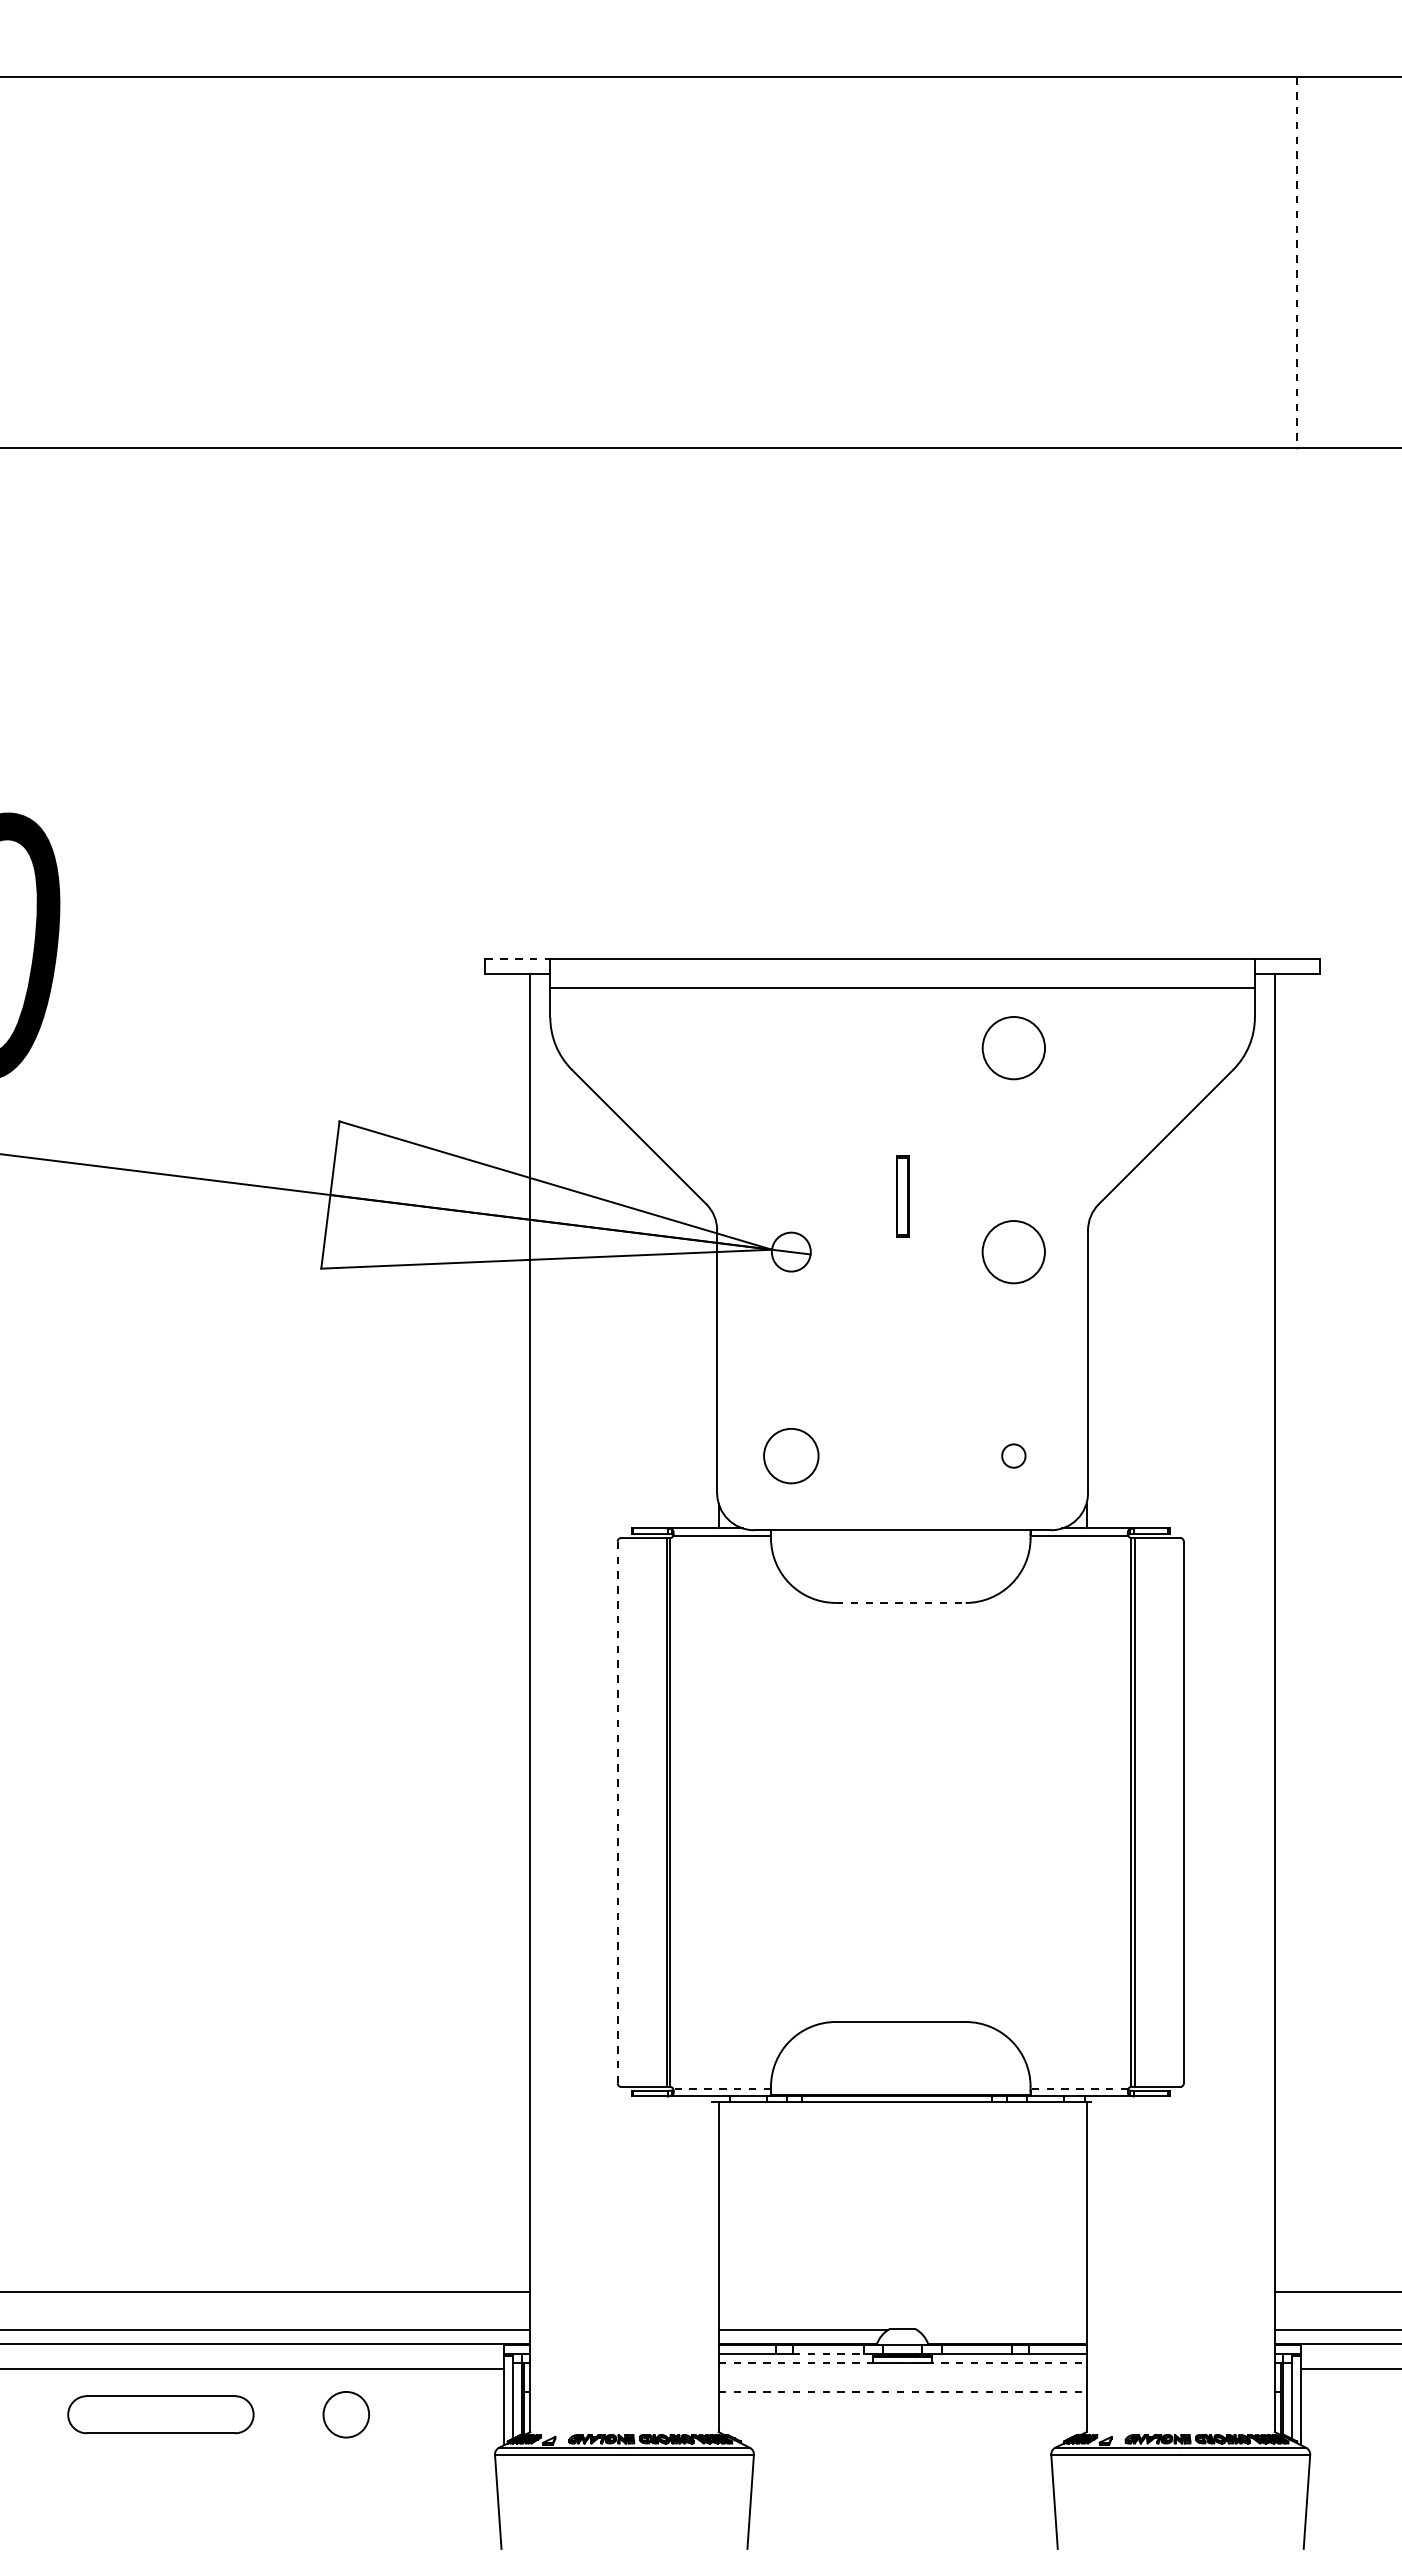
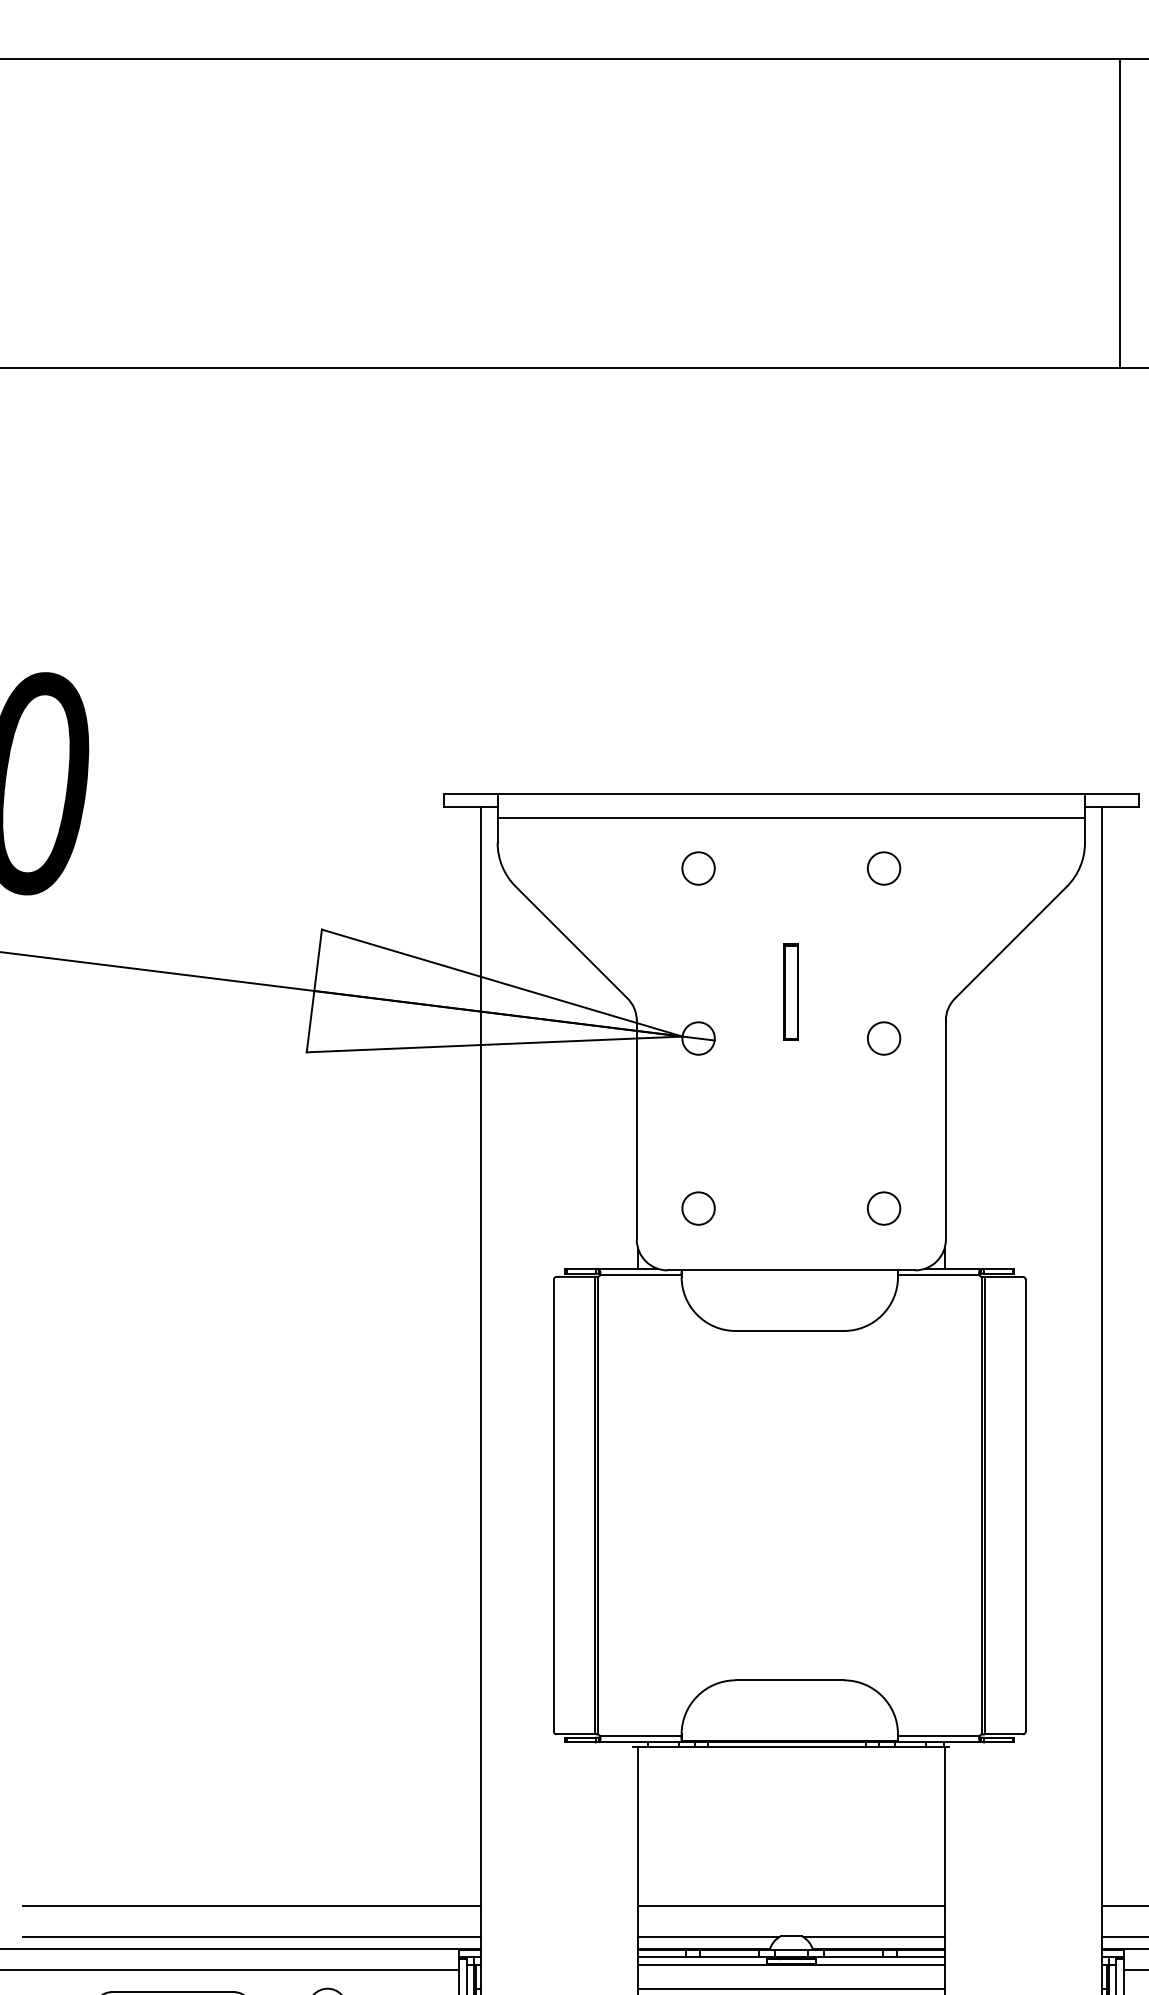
line: (1296, 263) -> (1119, 214), dashed -> solid
line: (518, 959) -> (471, 794), dashed -> solid
circle: (791, 1047) -> (698, 867), added
circle: (1013, 1047) -> (883, 867), size x0.62
part: (902, 1196) -> (791, 992), size x1.43
circle: (1013, 1251) -> (883, 1038), size x0.62
circle: (791, 1455) -> (698, 1208), size x0.71
circle: (1013, 1455) -> (883, 1208), size x1.67
line: (900, 1602) -> (789, 1330), dashed -> solid
line: (617, 1812) -> (553, 1505), dashed -> solid
line: (722, 2089) -> (641, 1736), dashed -> solid
line: (1079, 2089) -> (938, 1736), dashed -> solid
line: (902, 2292) -> (791, 1905), added
line: (1001, 2330) -> (873, 1937), added
line: (828, 2354) -> (729, 1957), dashed -> solid
line: (902, 2363) -> (791, 1965), dashed -> solid
line: (902, 2391) -> (791, 1988), dashed -> solid

